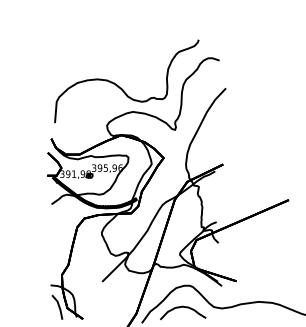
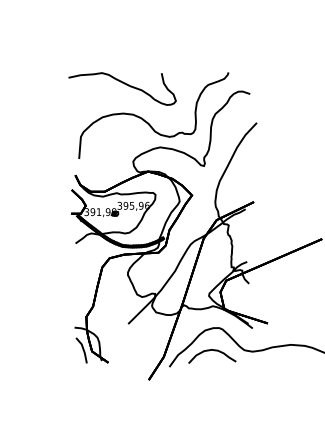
curve: (98, 51) -> (124, 84), added

